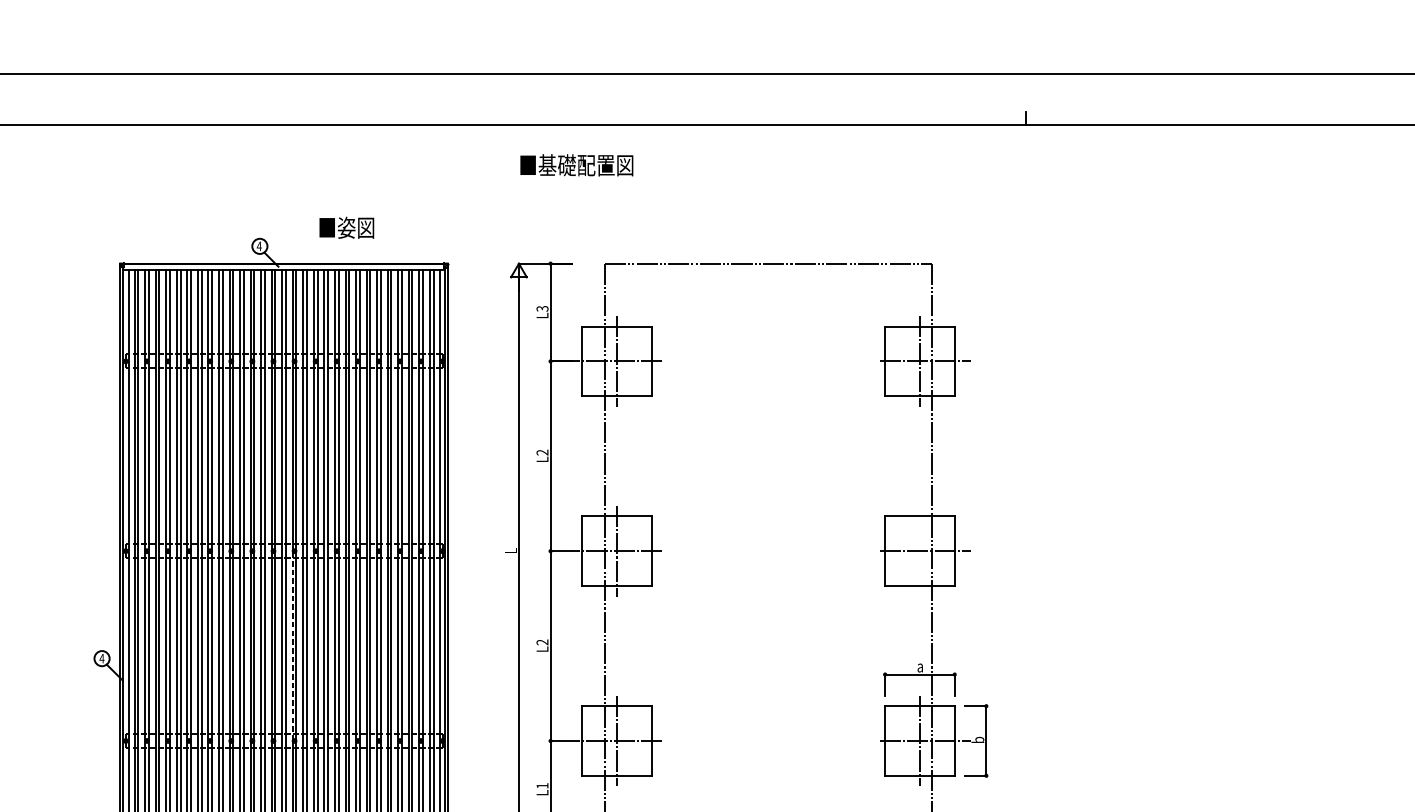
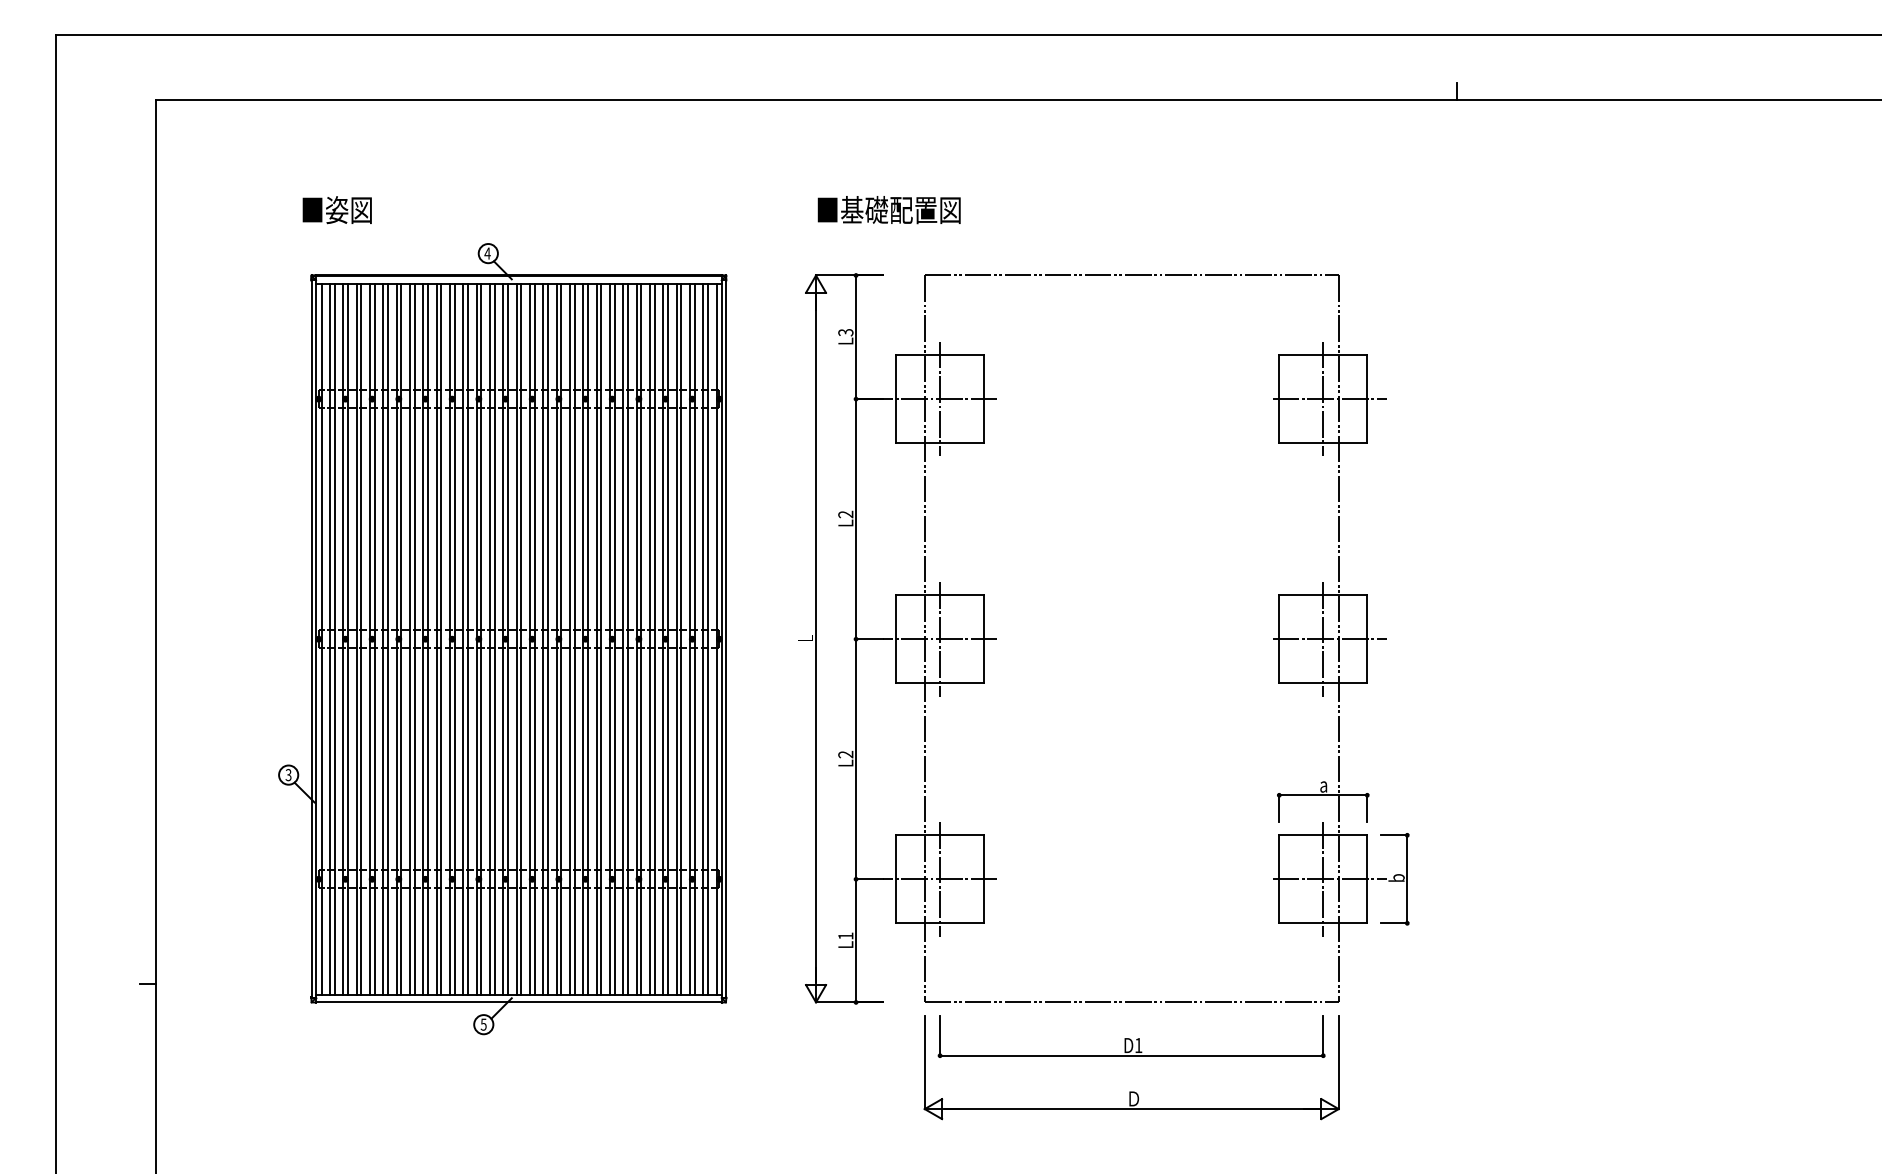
text: (576, 165) -> (888, 210), moved
text: (346, 228) -> (336, 210), moved
line: (920, 550) -> (1323, 638), added
line: (292, 645) -> (529, 758), dashed -> solid
text: (101, 658) -> (288, 775), 4 -> 3

